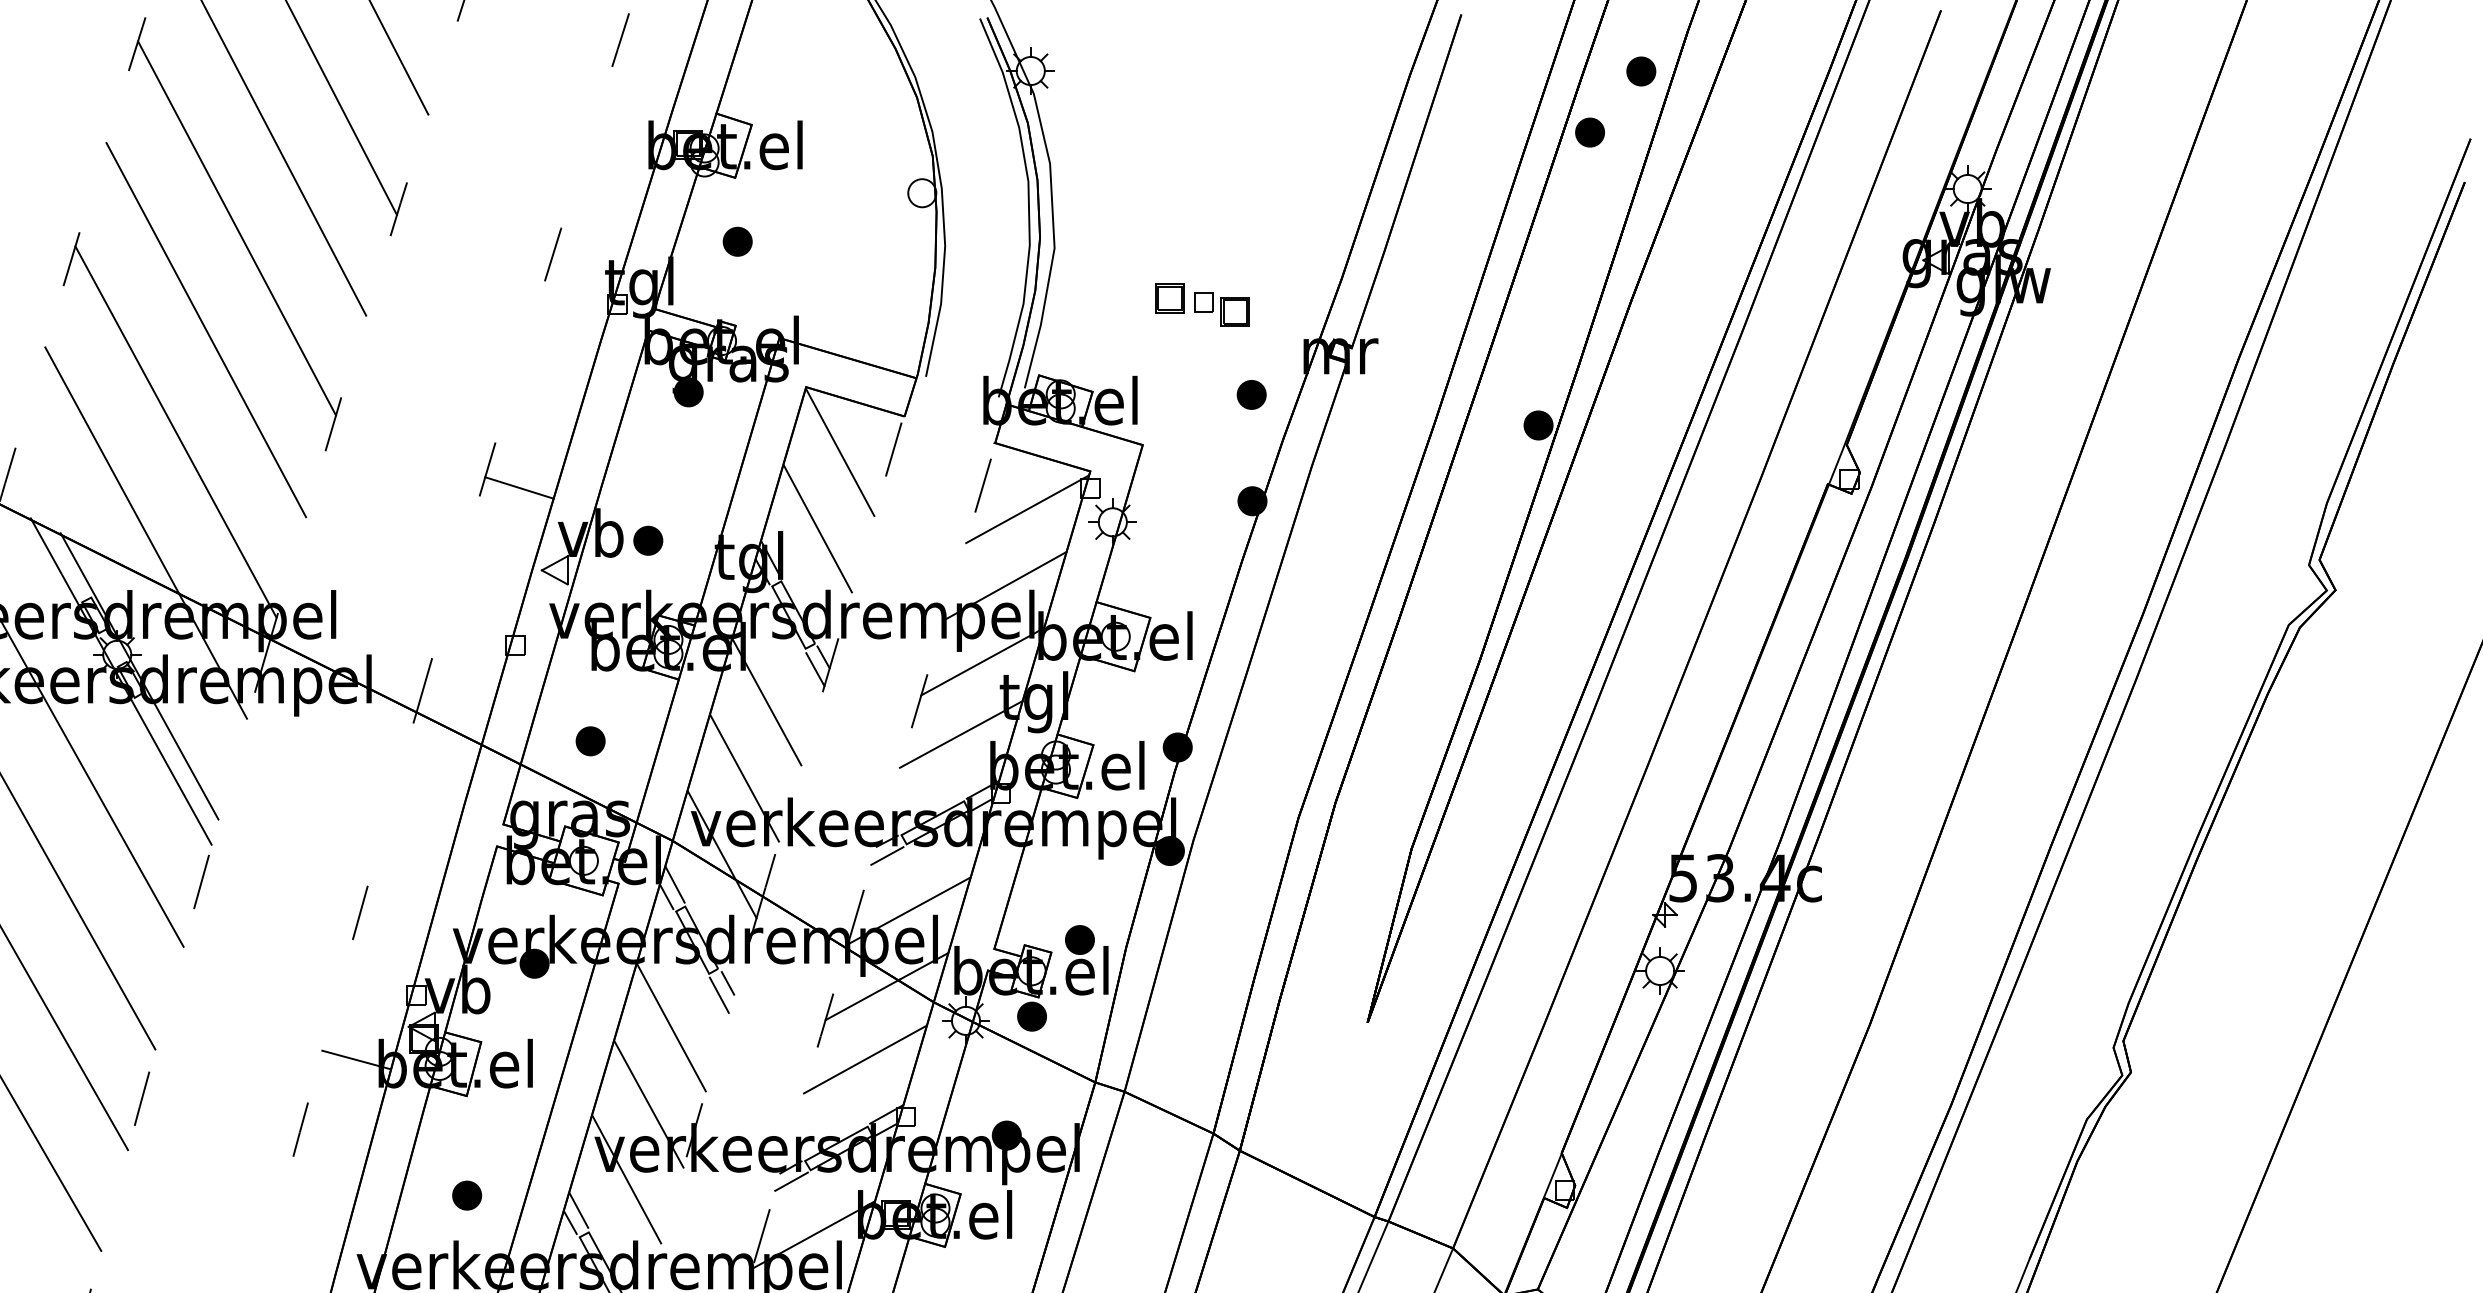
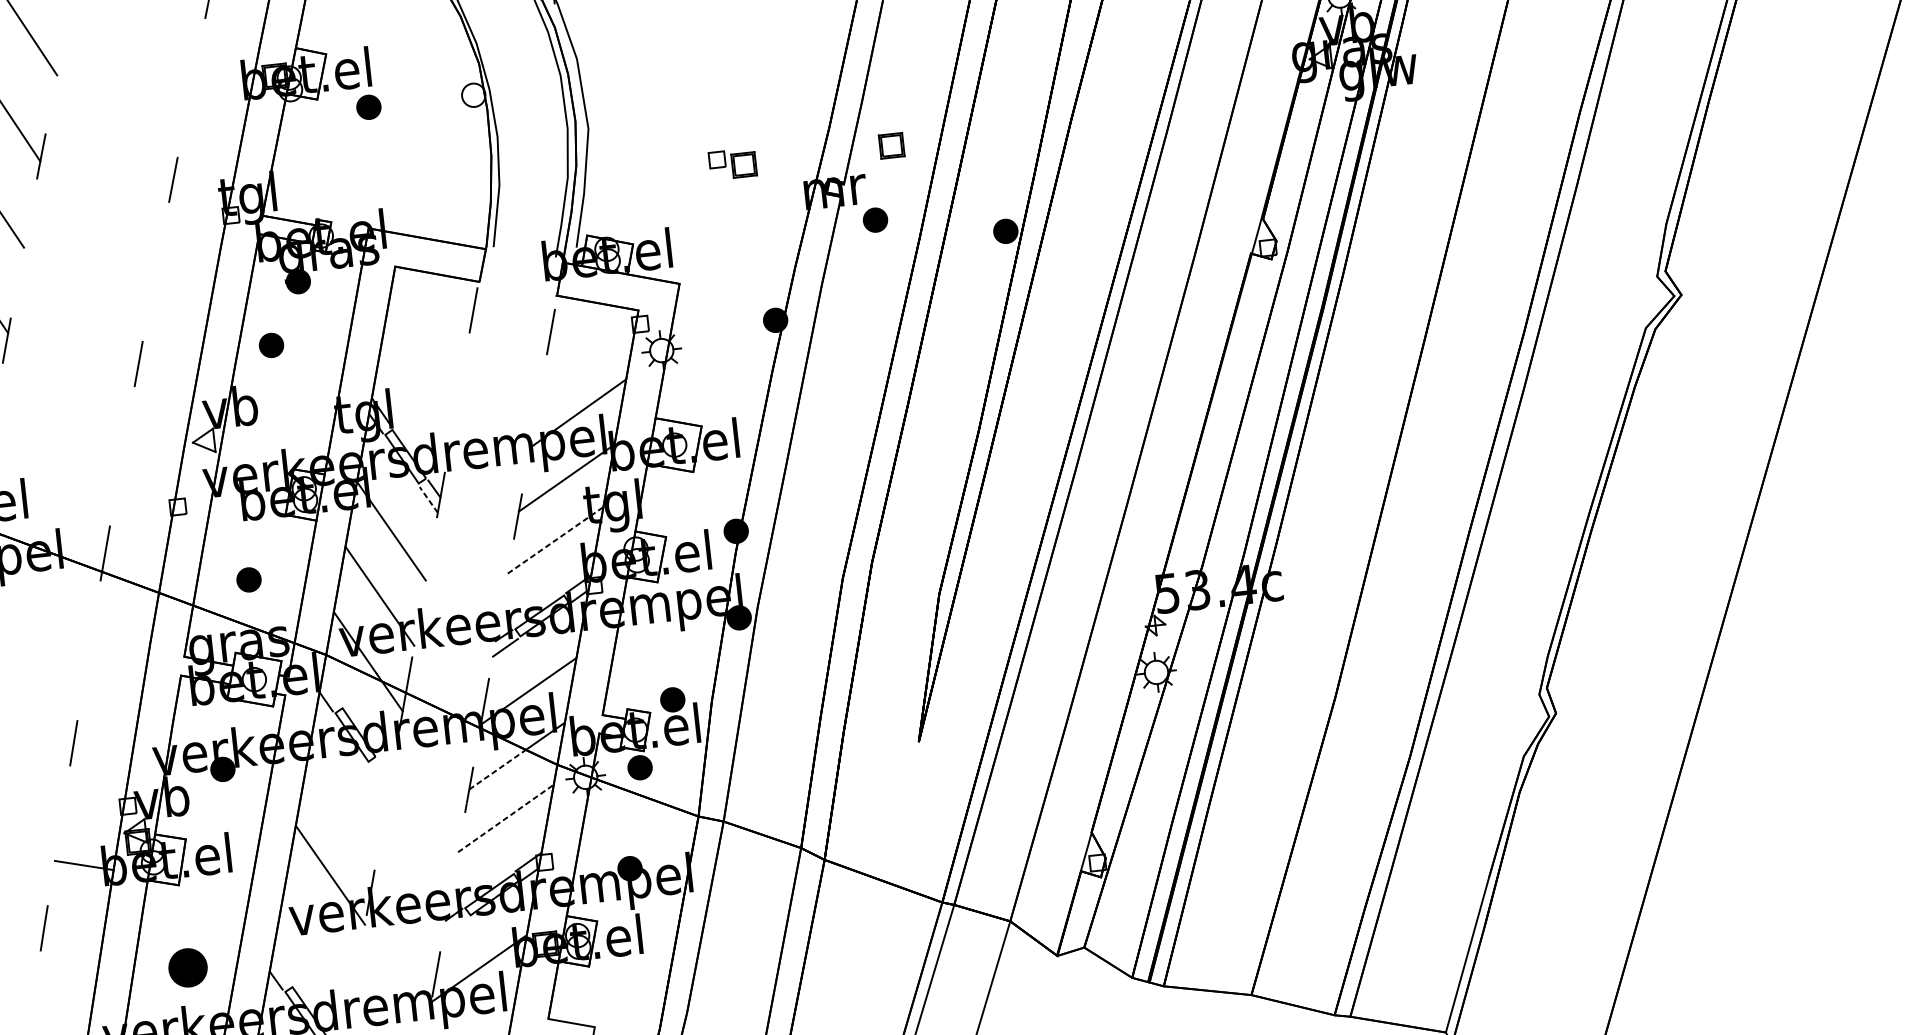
part: (737, 241) -> (368, 107), moved
part: (1169, 298) -> (891, 145), moved
part: (1251, 394) -> (875, 219), moved
line: (840, 452) -> (429, 317), removed
line: (519, 487) -> (166, 376), removed
line: (1027, 509) -> (589, 347), removed
line: (817, 528) -> (417, 382), removed
part: (648, 540) -> (271, 345), moved
line: (815, 669) -> (428, 499), solid -> dashed
line: (961, 734) -> (555, 540), solid -> dashed
line: (674, 884) -> (331, 690), removed
line: (727, 983) -> (384, 768), removed
line: (718, 994) -> (378, 778), removed
line: (862, 999) -> (497, 769), solid -> dashed
line: (671, 1027) -> (342, 809), removed
line: (865, 1059) -> (505, 818), solid -> dashed
line: (626, 1179) -> (318, 939), removed
line: (791, 1181) -> (455, 926), removed
part: (467, 1195) -> (188, 967), size x1.6
line: (578, 1210) -> (281, 969), removed

